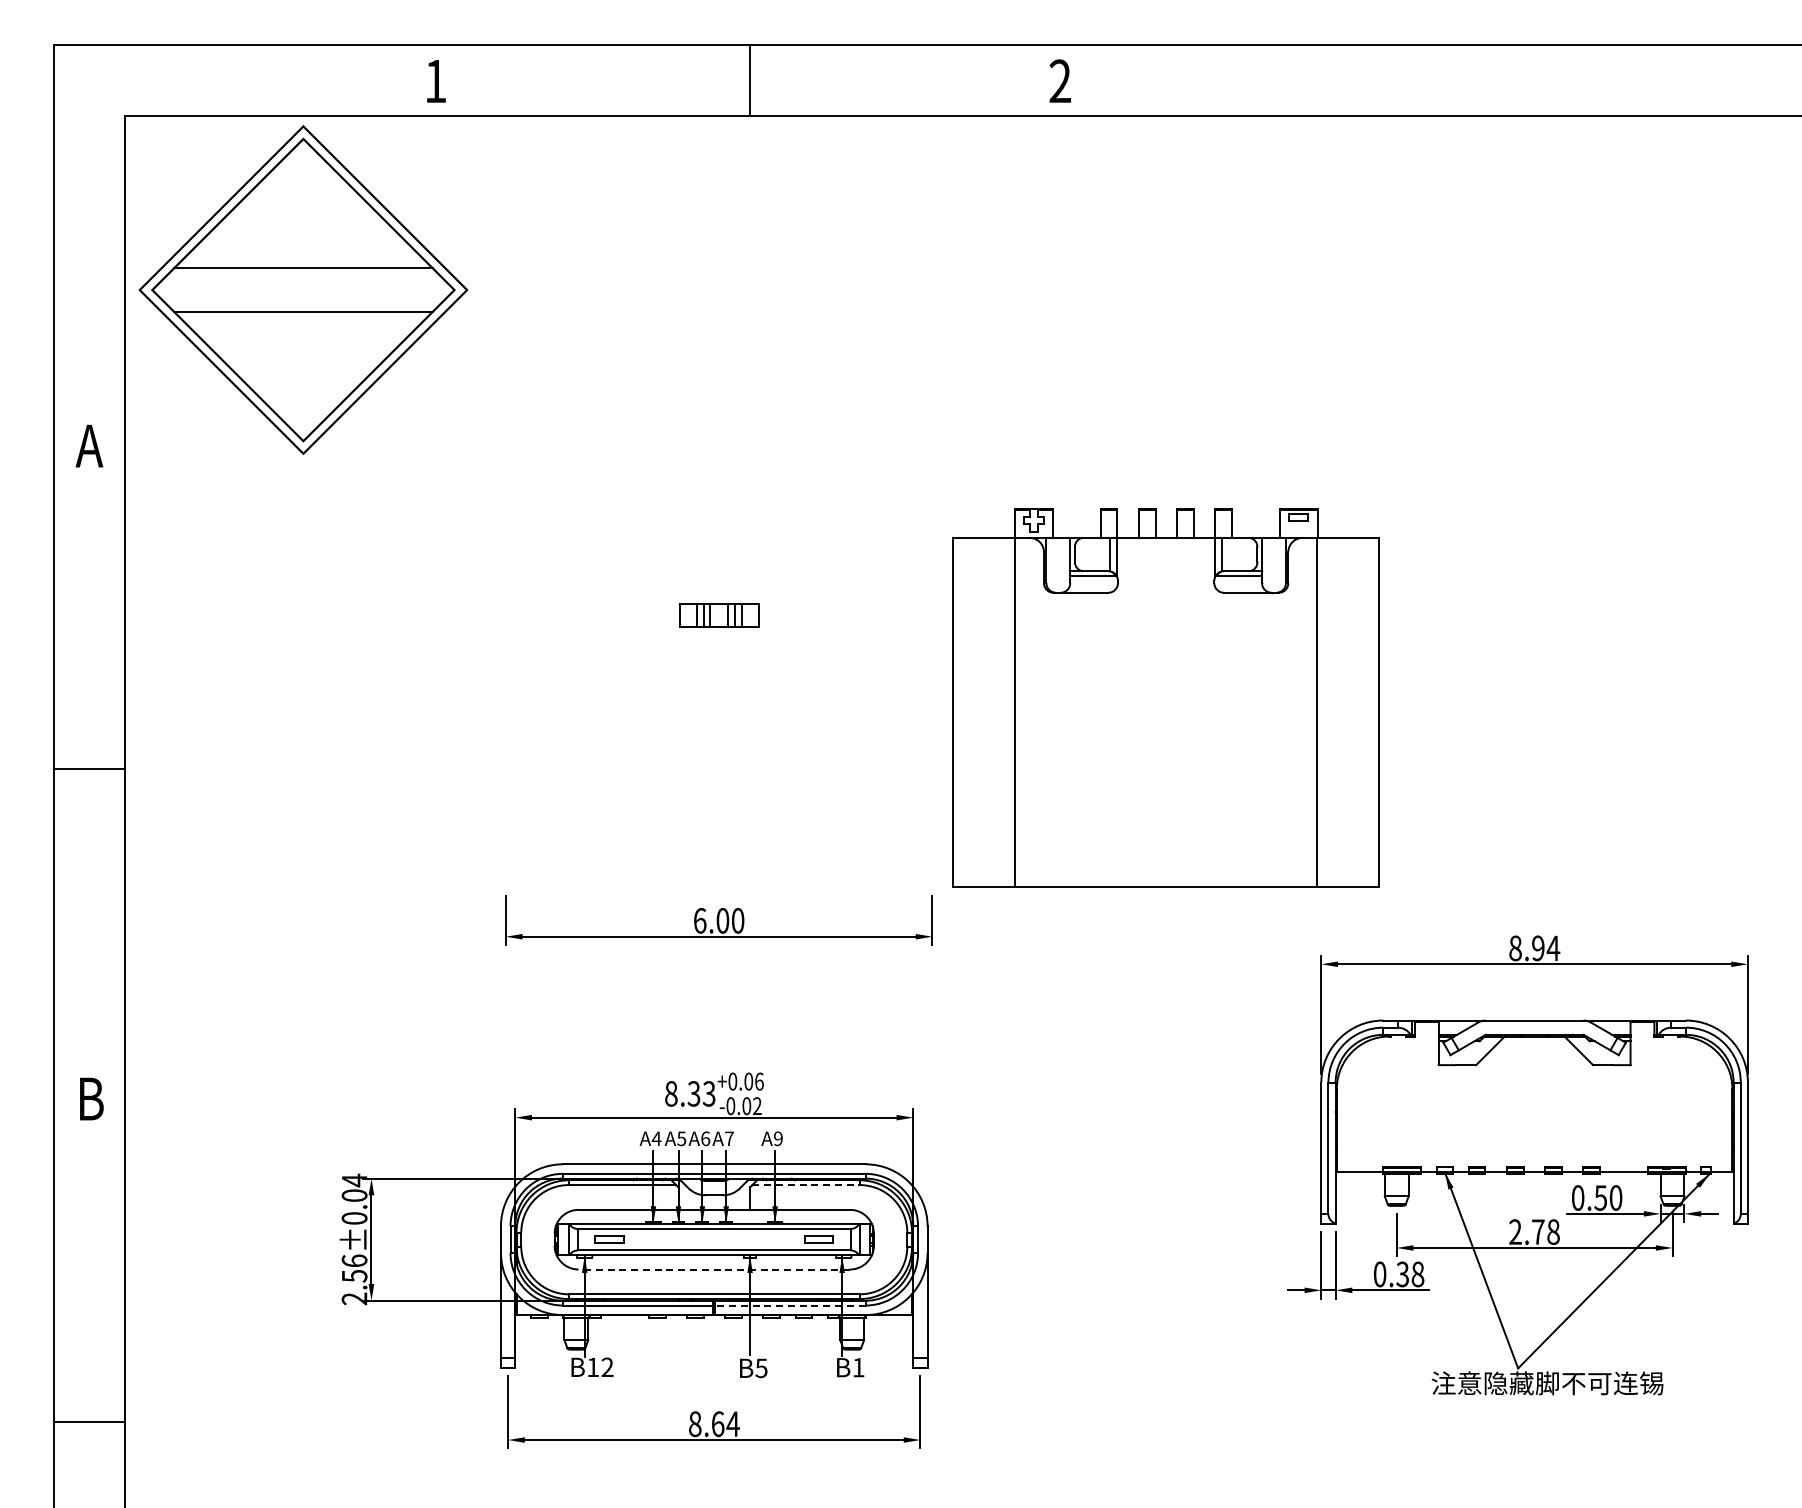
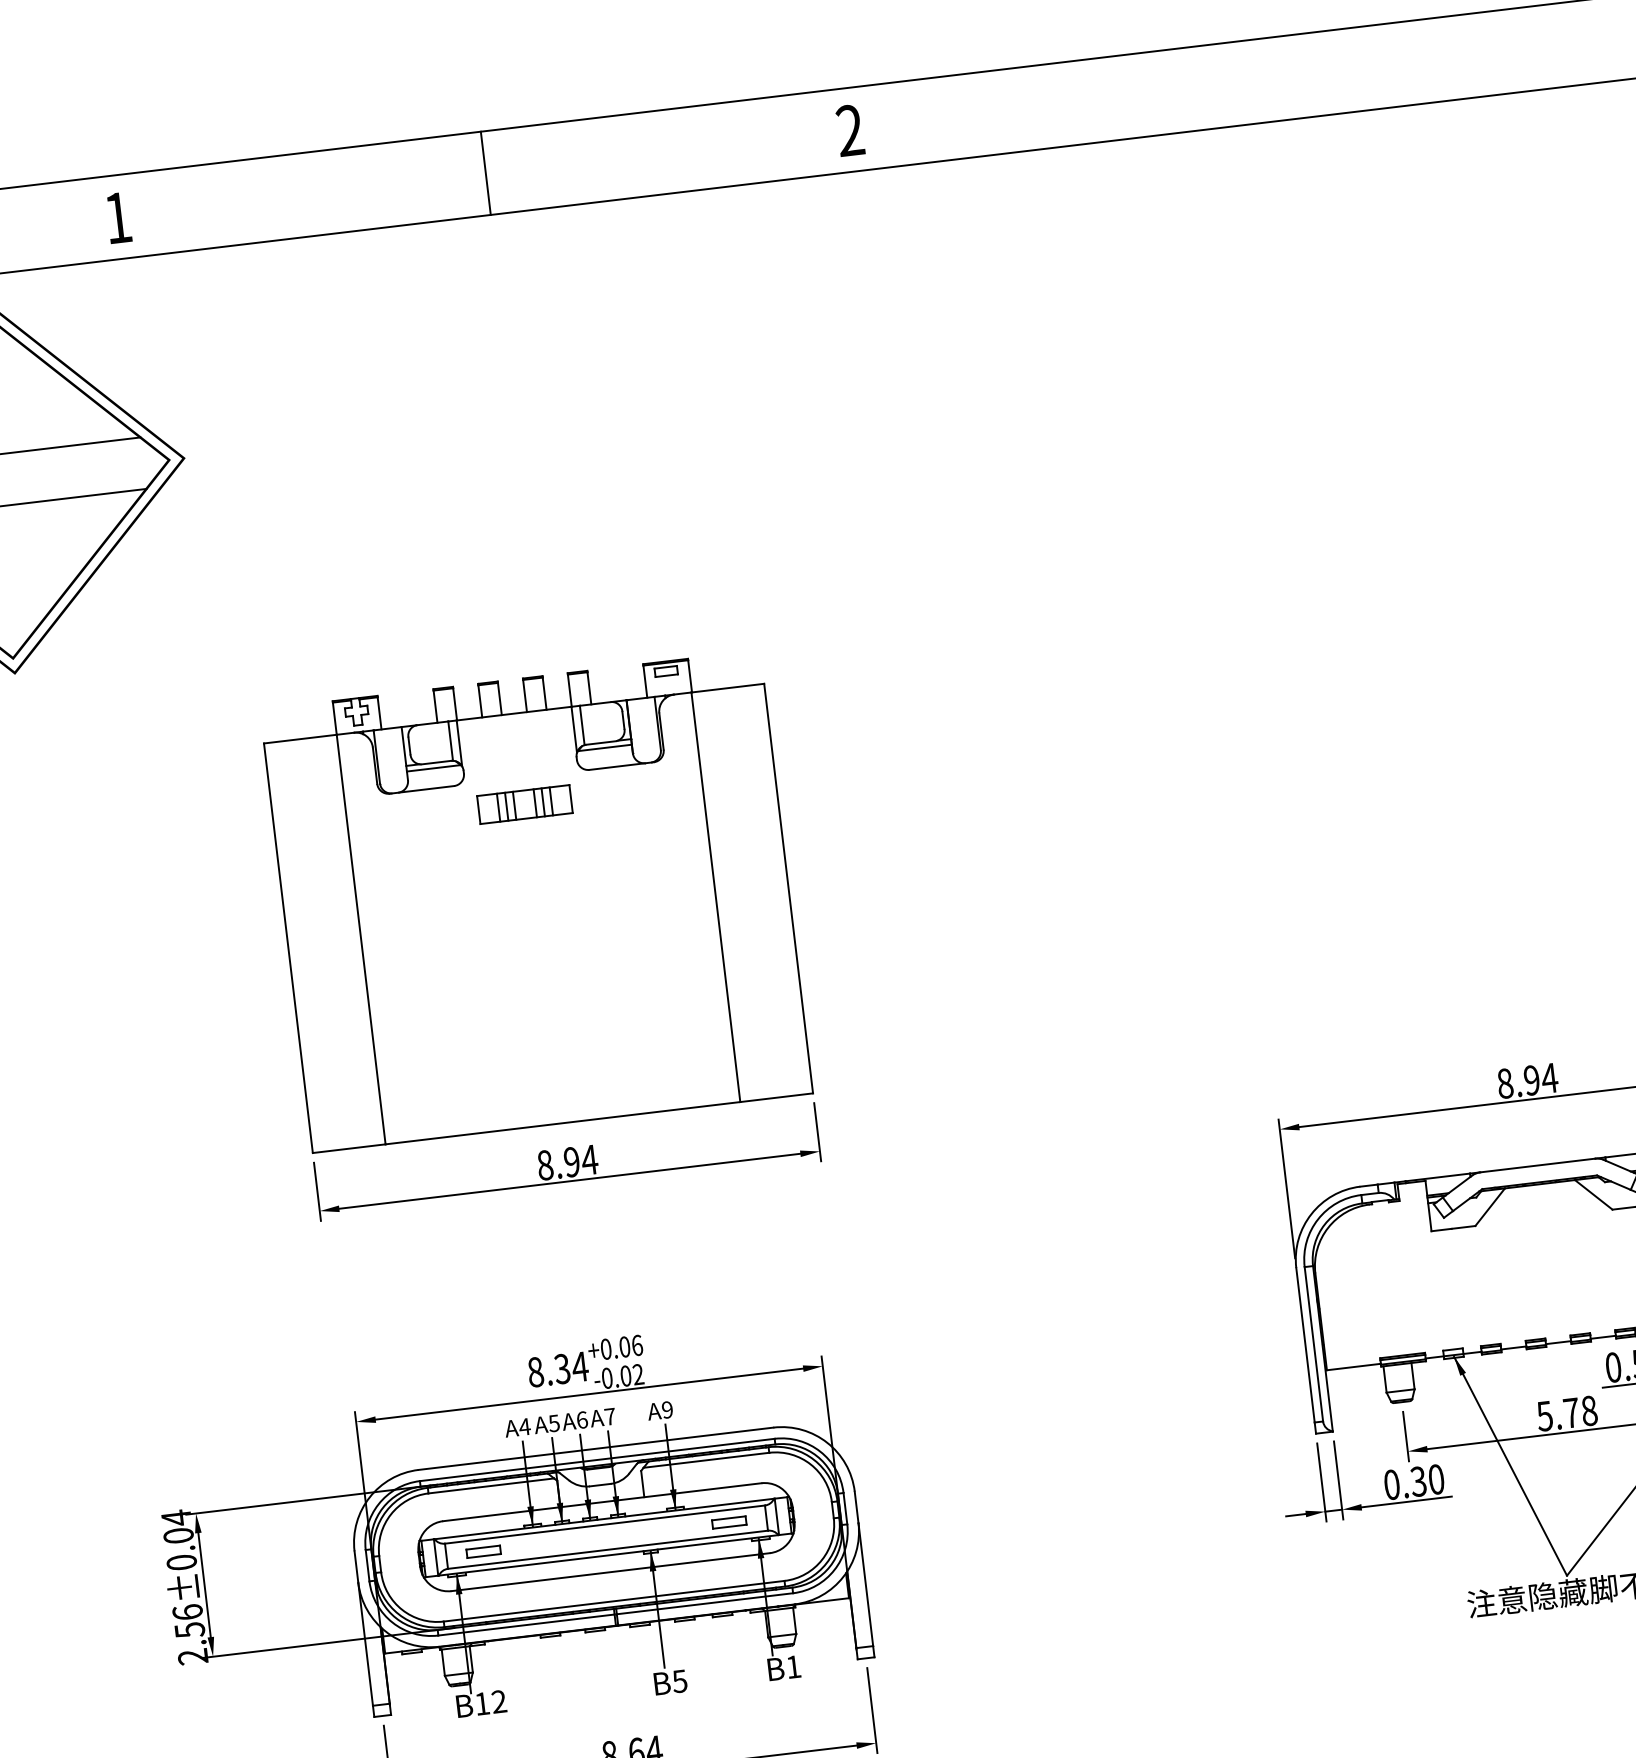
part: (1165, 697) -> (535, 900), moved
text: (718, 920) -> (566, 1162), 6.00 -> 8.94
text: (709, 1093) -> (580, 1366), 8.33 -> 8.34
line: (806, 1185) -> (707, 1460), dashed -> solid
text: (1515, 1231) -> (1544, 1415), 2.78 -> 5.78
line: (714, 1269) -> (610, 1572), dashed -> solid
text: (1417, 1274) -> (1435, 1479), 0.38 -> 0.30
line: (789, 1305) -> (703, 1603), dashed -> solid

